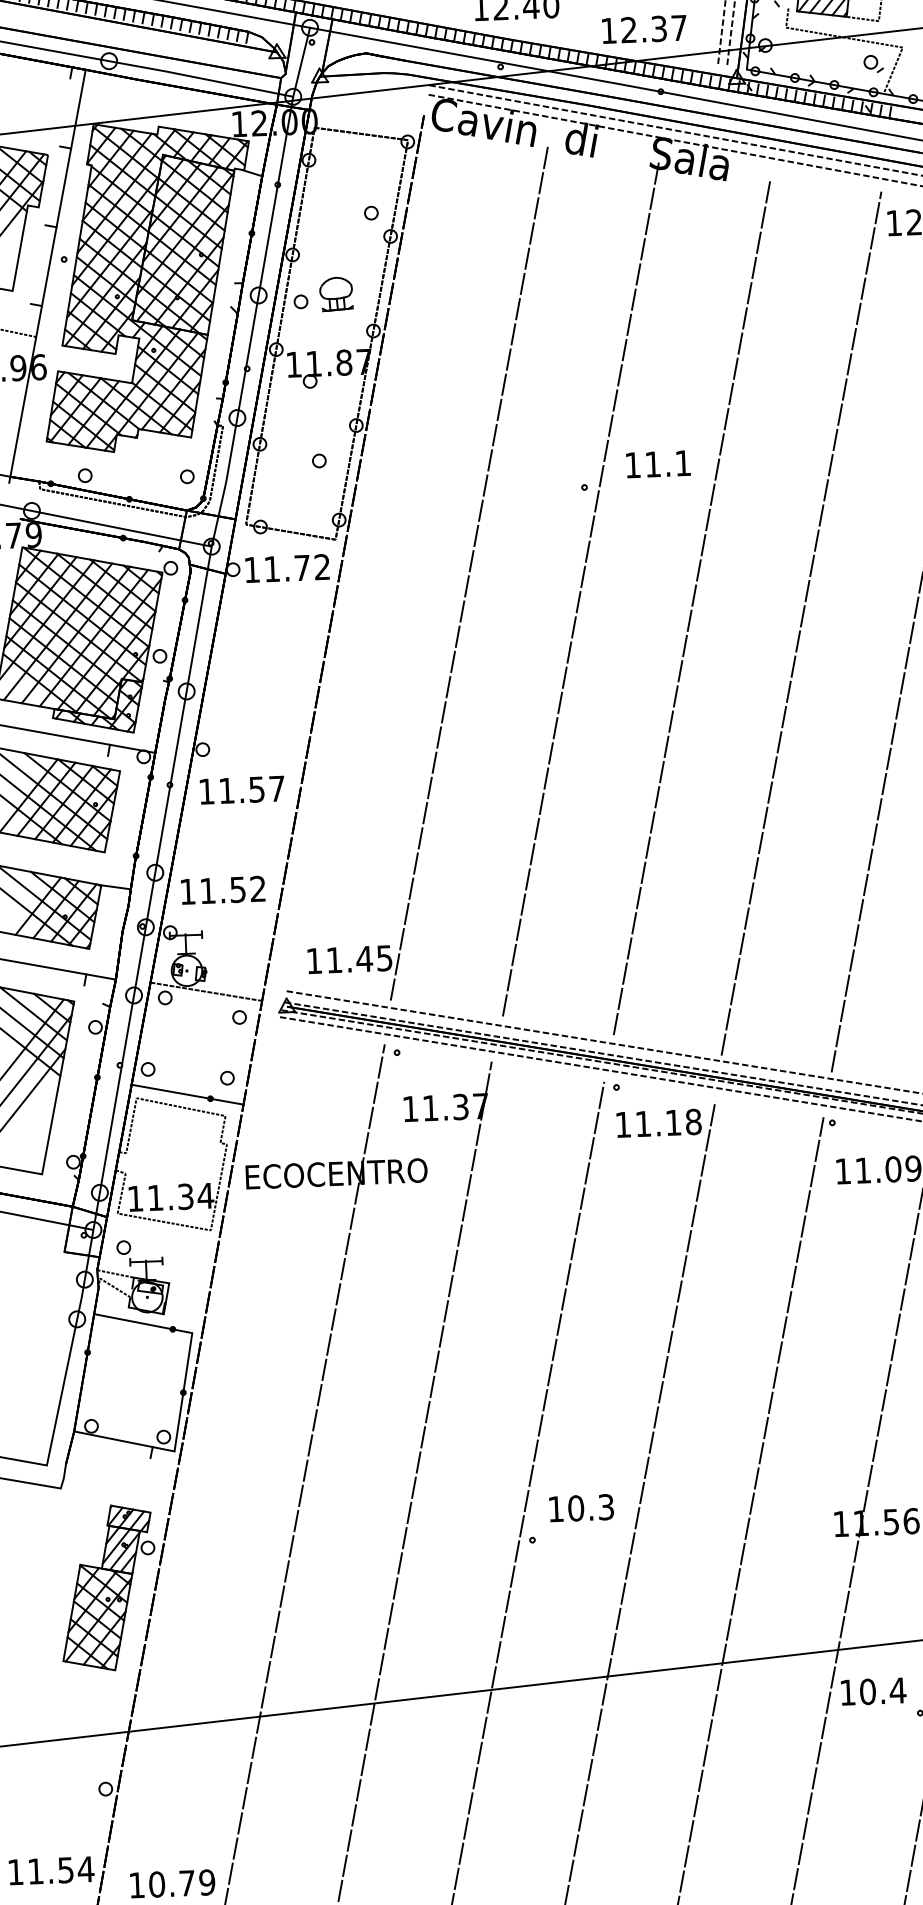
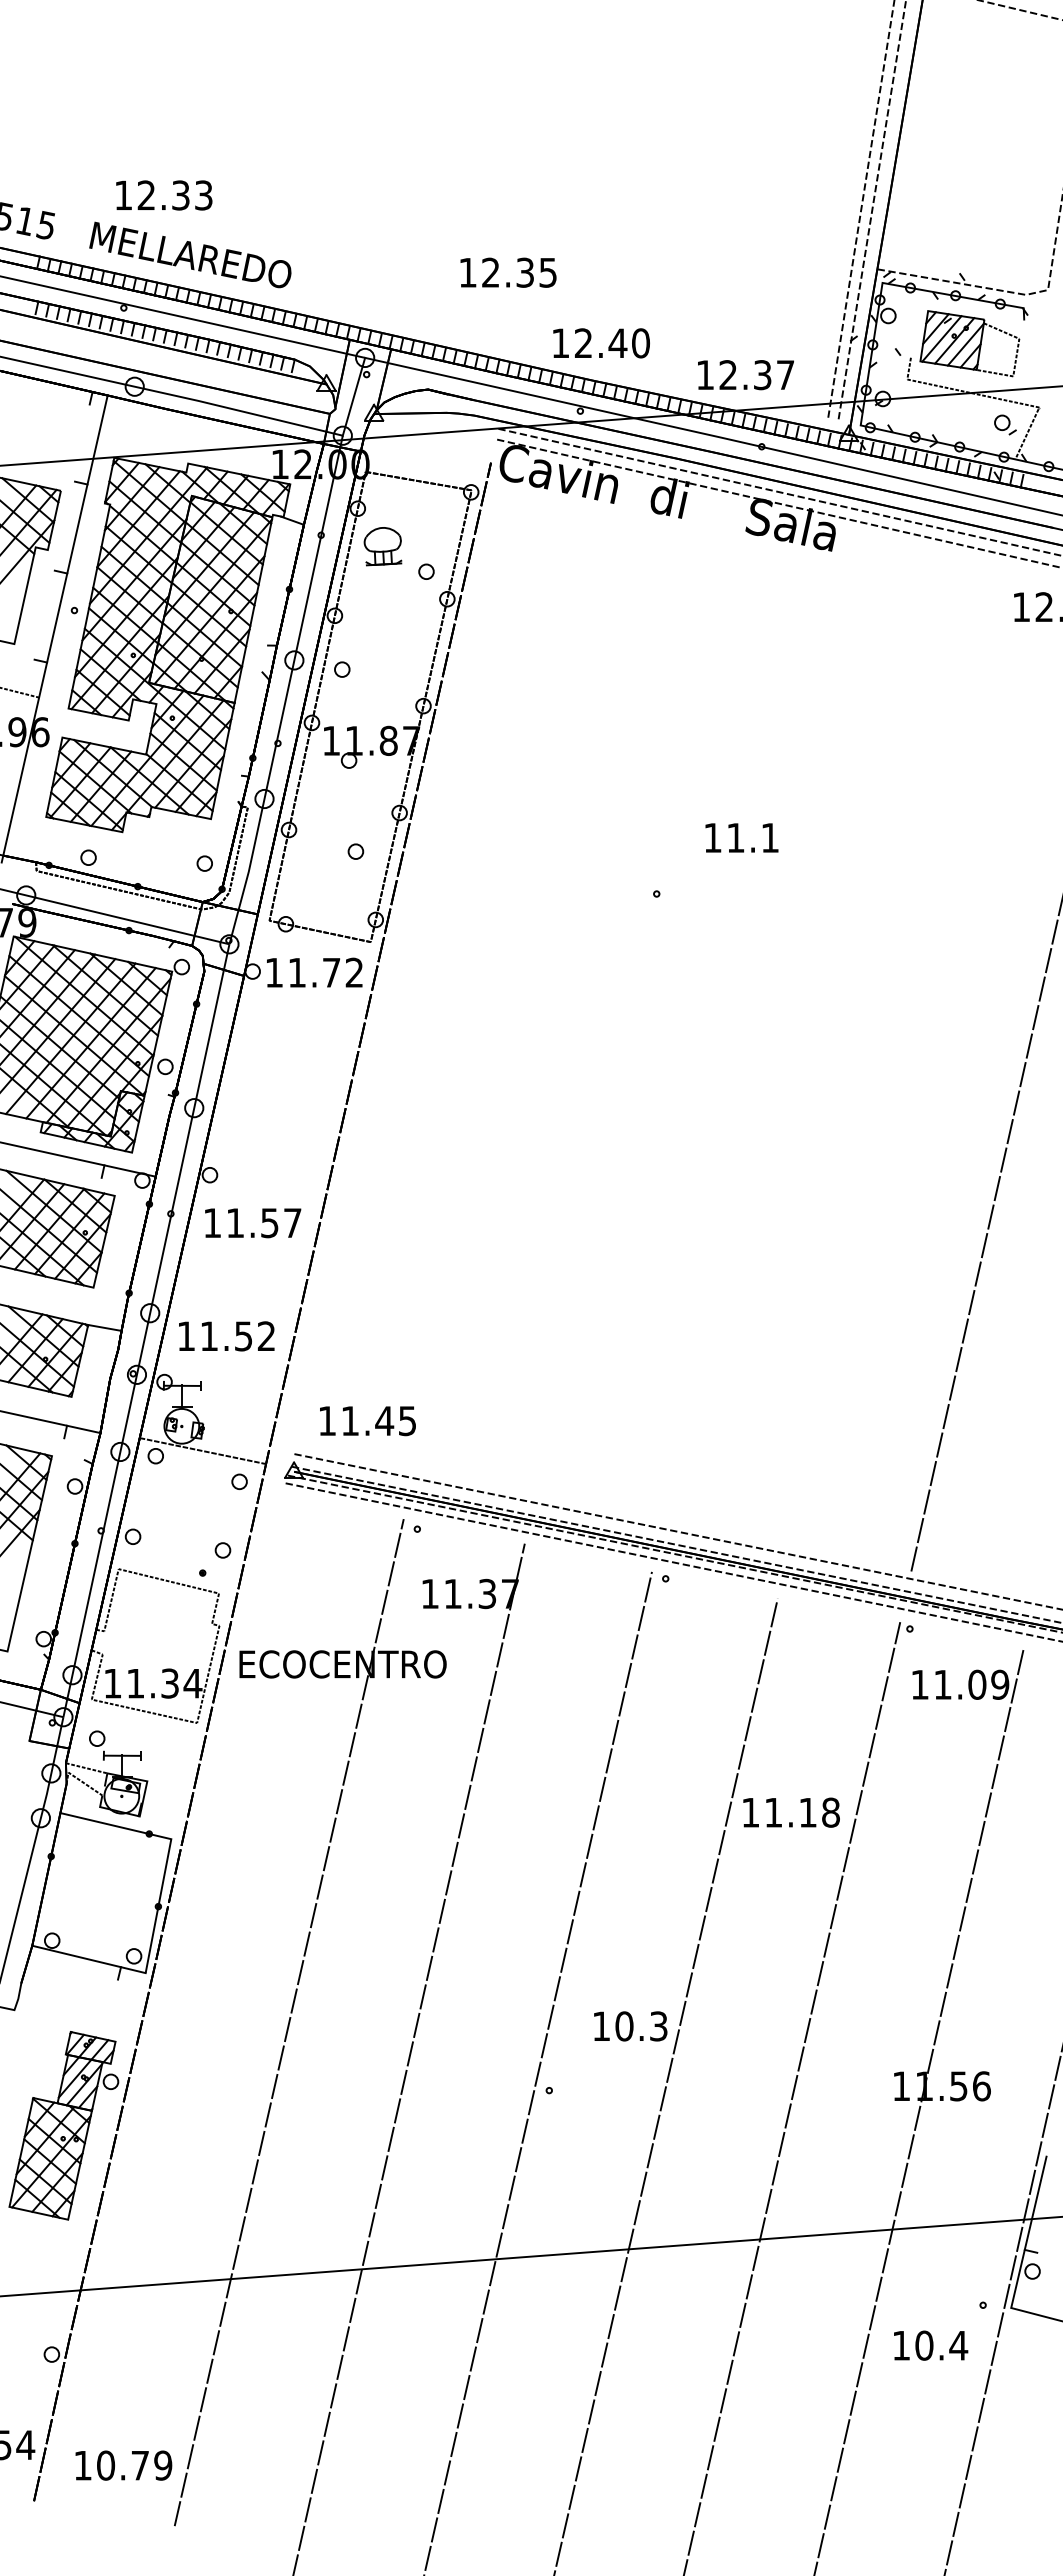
part: (336, 294) -> (382, 546), moved
text: (658, 463) -> (741, 837), moved
line: (469, 572) -> (521, 985), removed
line: (580, 588) -> (647, 1008), removed
line: (691, 606) -> (773, 1034), removed
line: (801, 623) -> (897, 1058), removed
line: (187, 1094) -> (176, 1567), removed
text: (659, 1123) -> (791, 1812), moved
text: (581, 1508) -> (630, 2026), moved
text: (874, 1691) -> (931, 2345), moved

